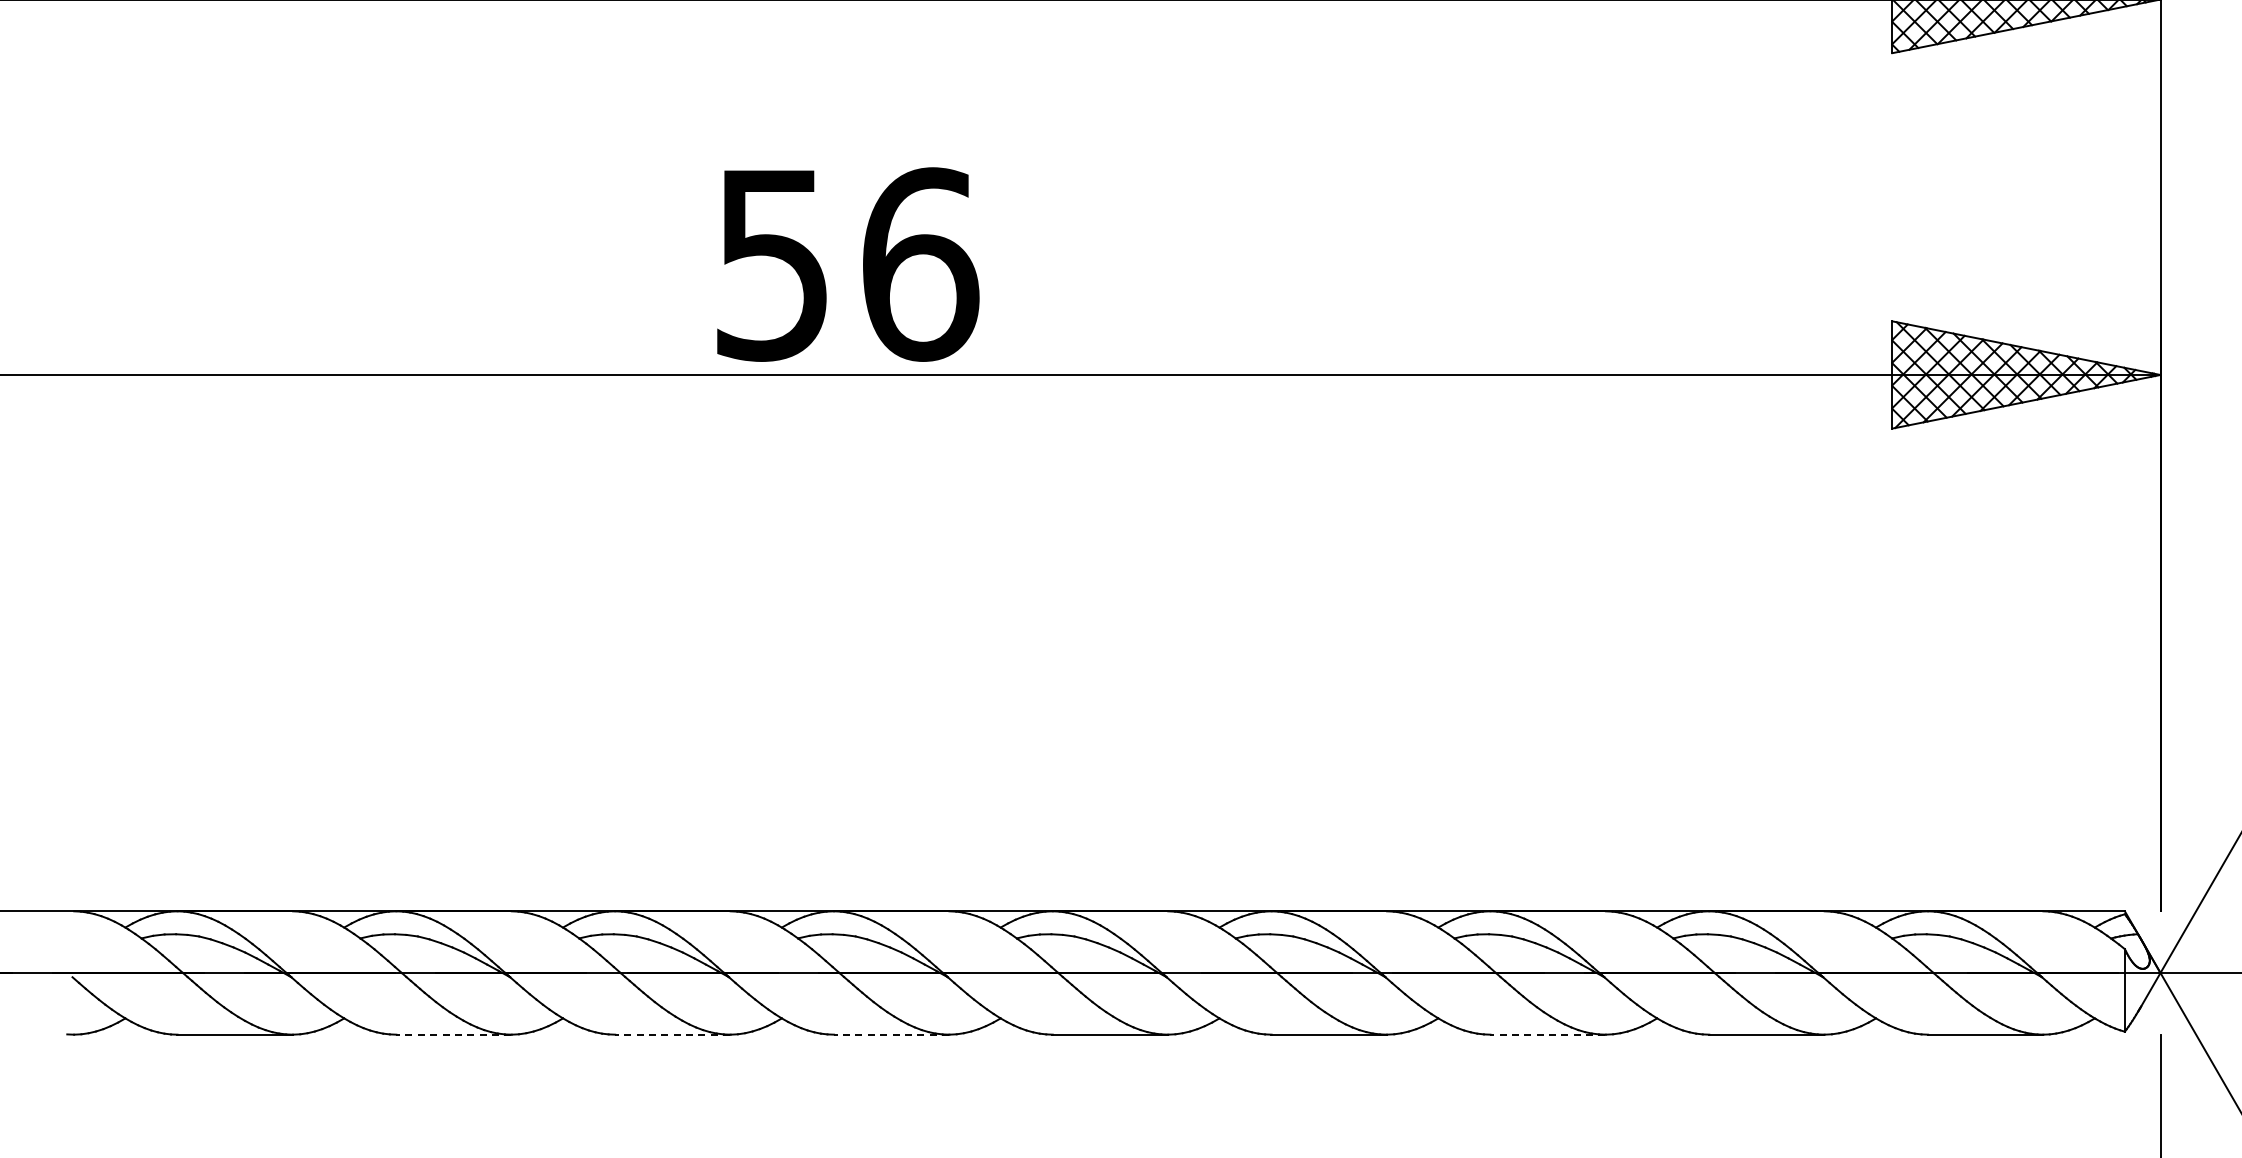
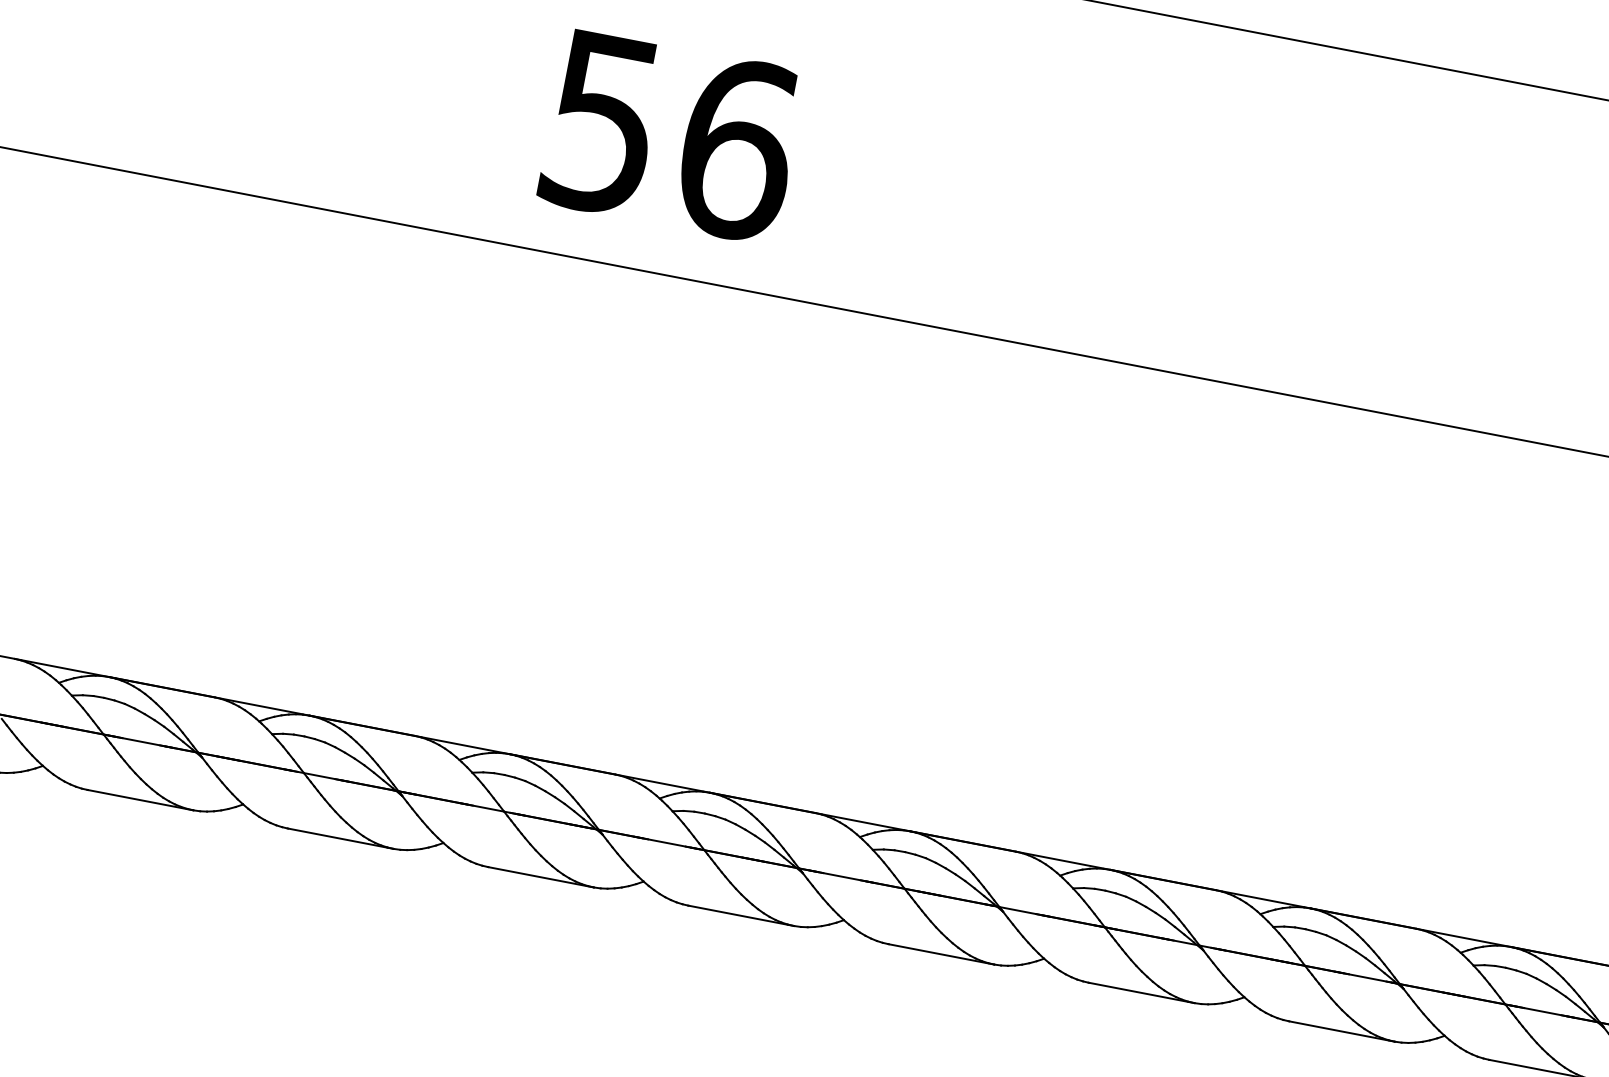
text: (848, 264) -> (671, 136), moved
line: (453, 1034) -> (340, 838), dashed -> solid
line: (672, 1034) -> (540, 877), dashed -> solid
line: (891, 1034) -> (741, 915), dashed -> solid
line: (1547, 1034) -> (1341, 1031), dashed -> solid

